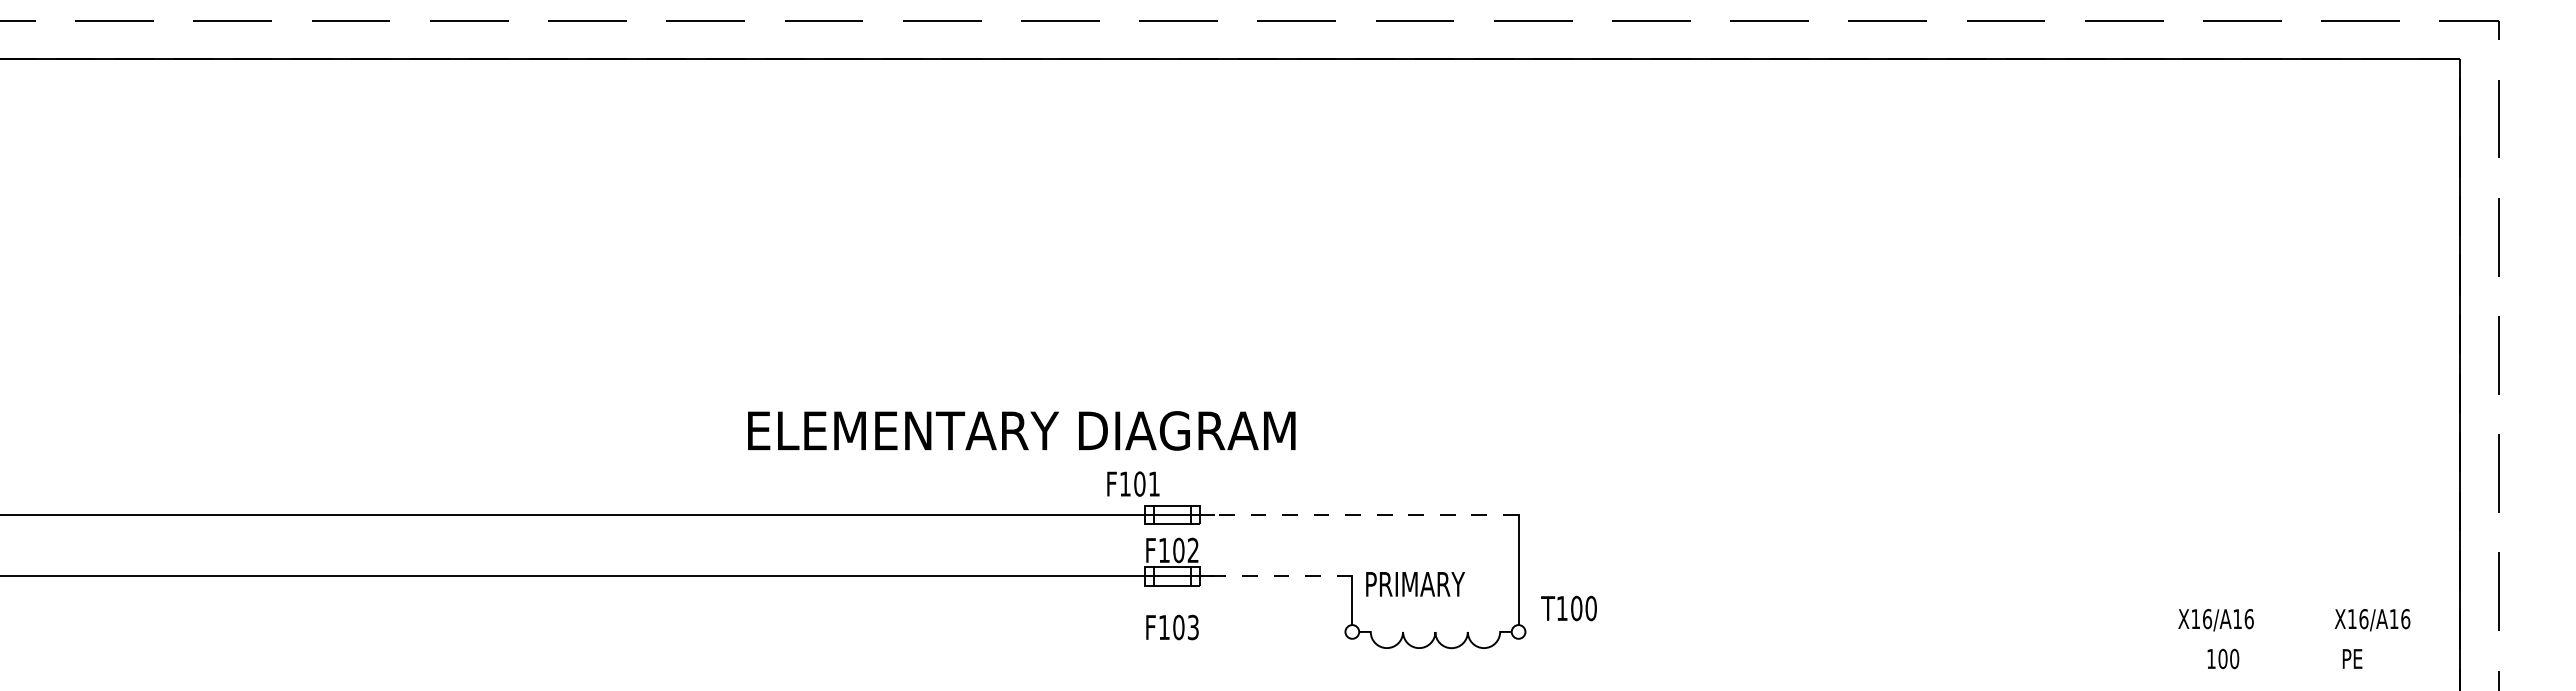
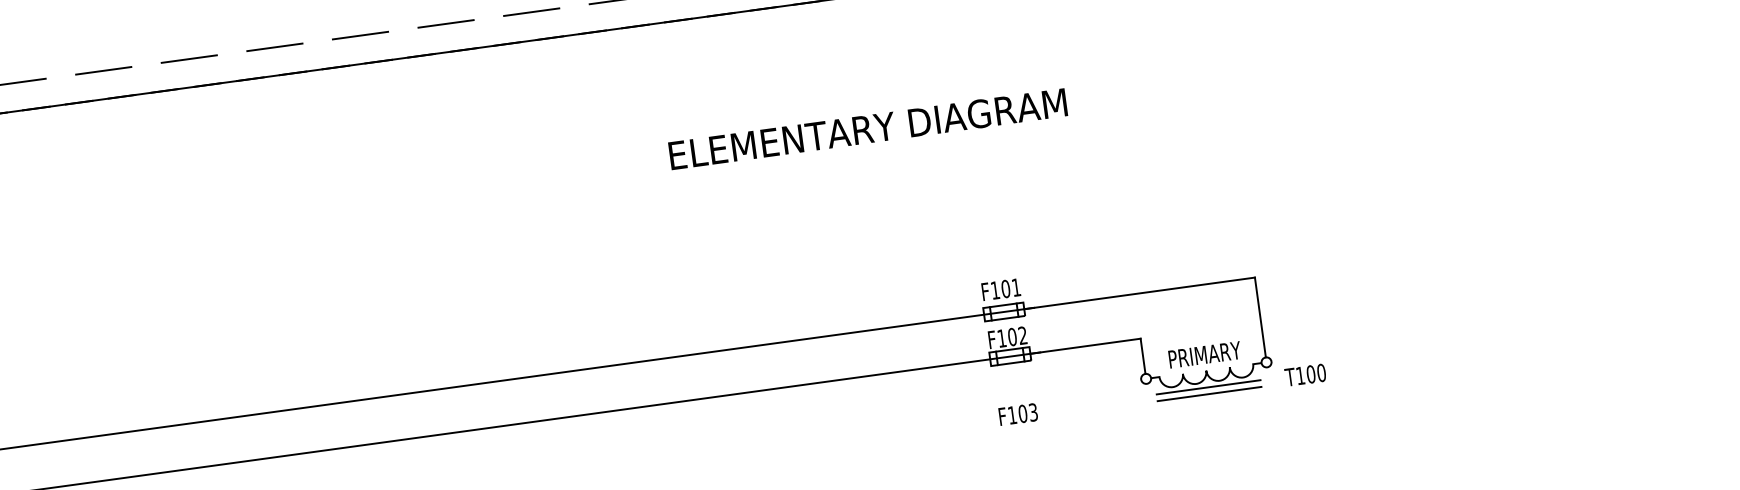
text: (1021, 430) -> (867, 128), moved
text: (1133, 483) -> (1001, 289), moved
line: (1358, 514) -> (1138, 293), dashed -> solid
line: (1275, 576) -> (1085, 346), dashed -> solid
text: (1415, 584) -> (1204, 355), moved
text: (1568, 608) -> (1305, 375), moved
text: (1172, 627) -> (1018, 414), moved
line: (1435, 654) -> (1208, 386), added
line: (1435, 664) -> (1209, 394), added

